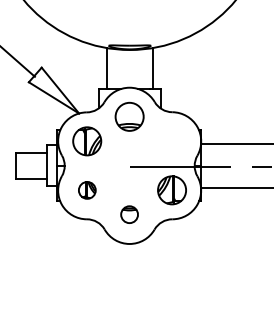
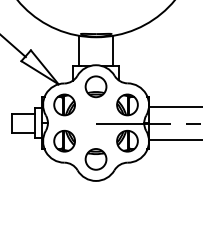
part: (171, 141) -> (127, 105), added
part: (87, 190) -> (64, 141), size x1.67
part: (129, 214) -> (95, 159), size x1.67

